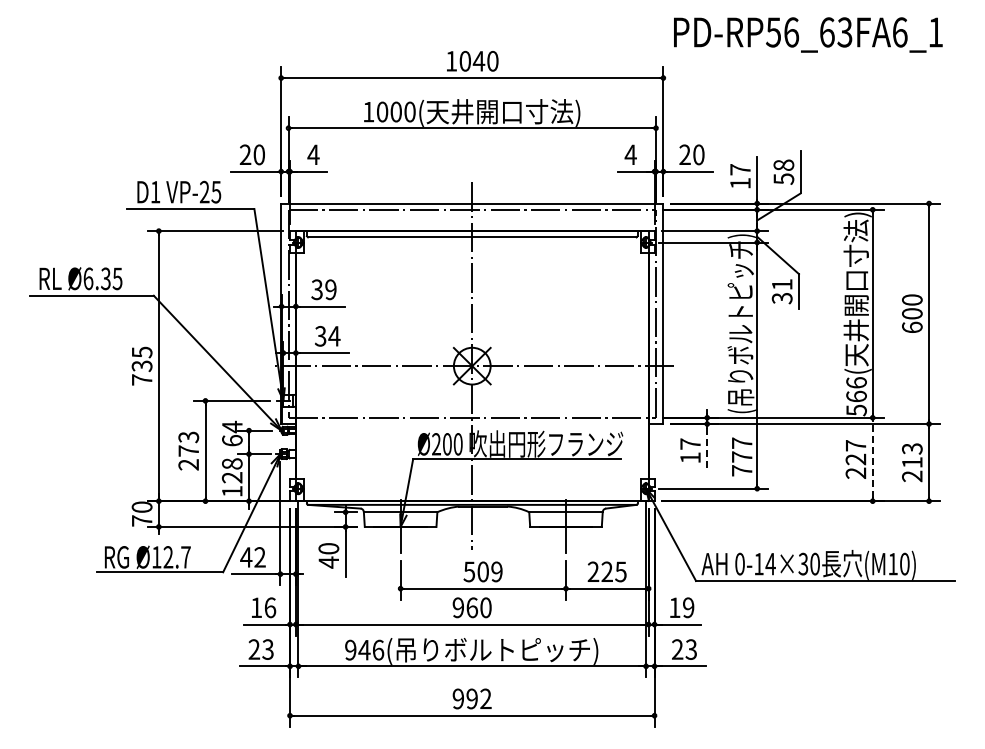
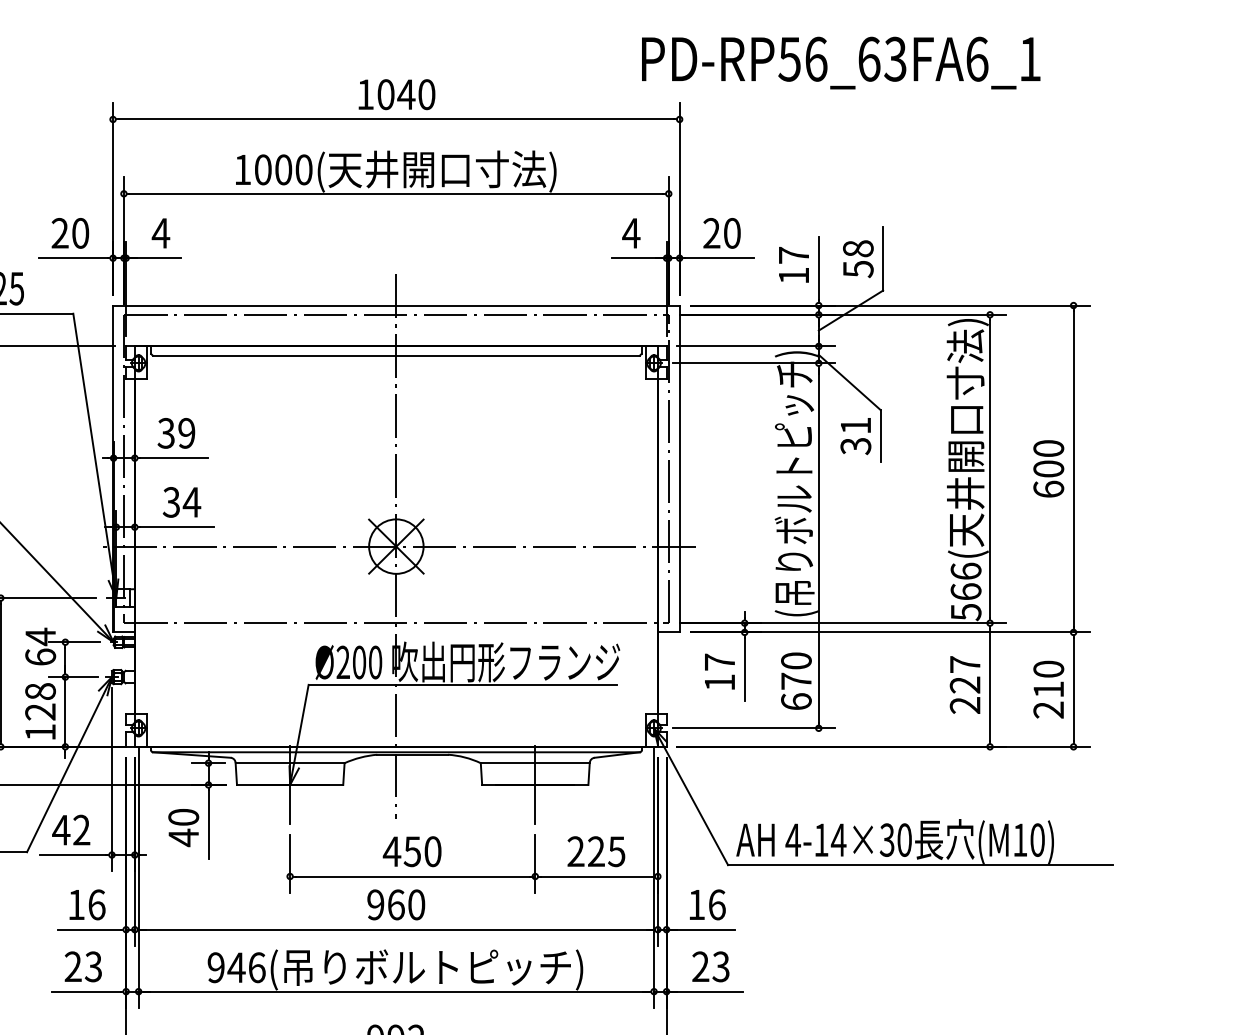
text: (808, 34) -> (841, 62), moved
text: (912, 448) -> (1049, 668), 213 -> 210
line: (707, 449) -> (745, 670), dashed -> solid
text: (741, 456) -> (795, 680), 777 -> 670
line: (872, 459) -> (989, 685), dashed -> solid
text: (739, 563) -> (792, 839), 0-14×30 -> 4-14×30
text: (482, 571) -> (411, 851), 509 -> 450
text: (688, 607) -> (716, 904), 19 -> 16

